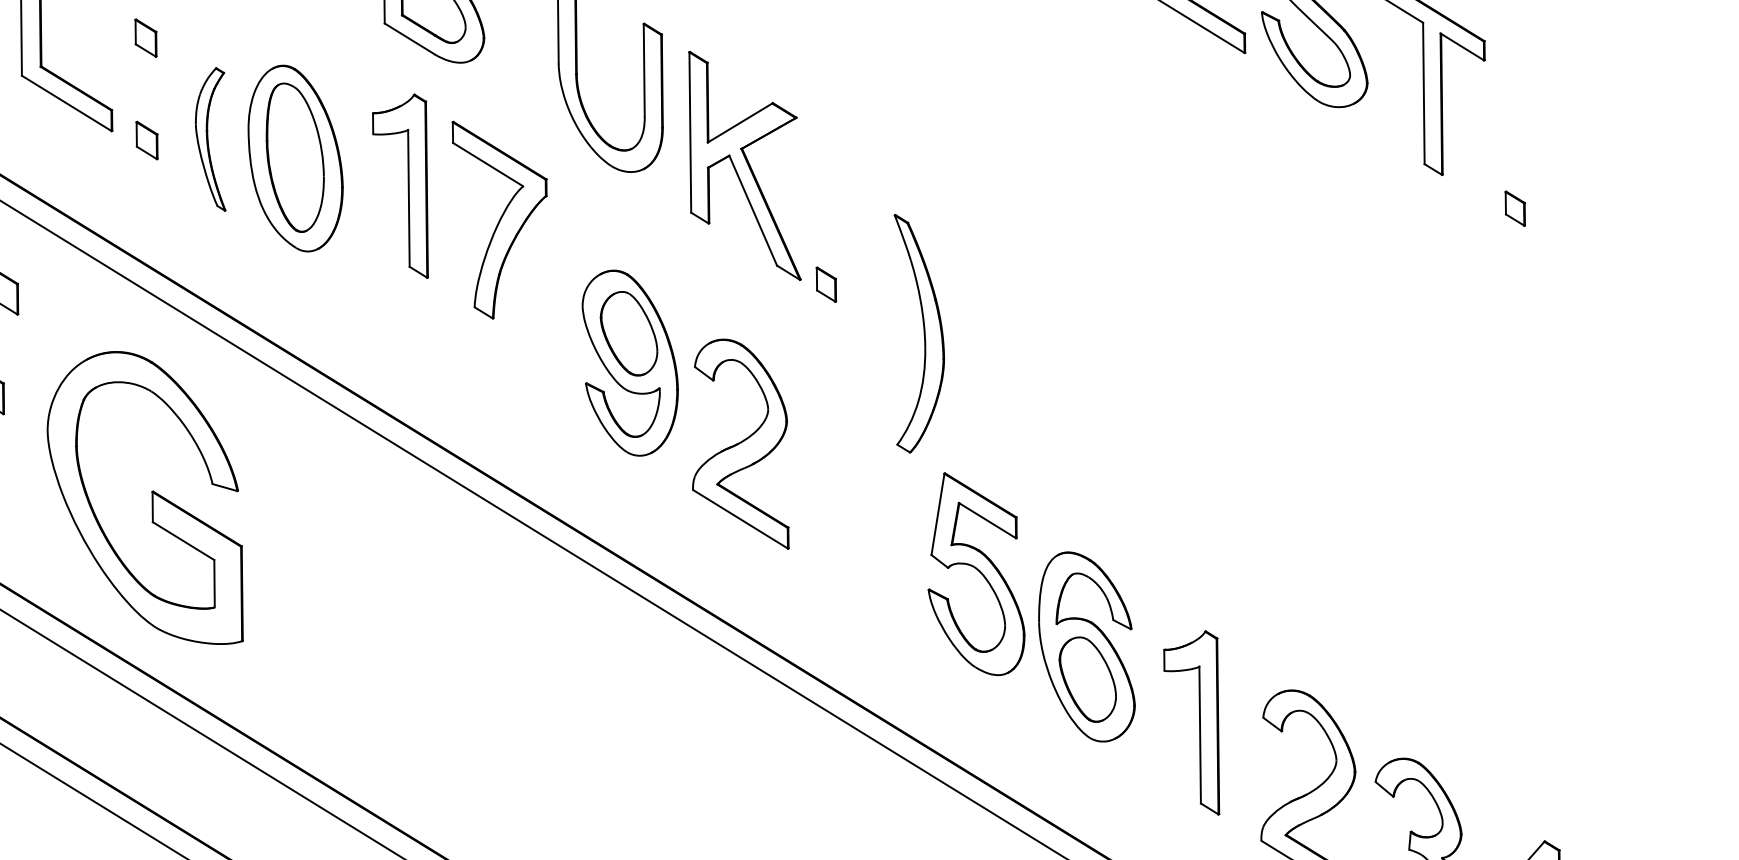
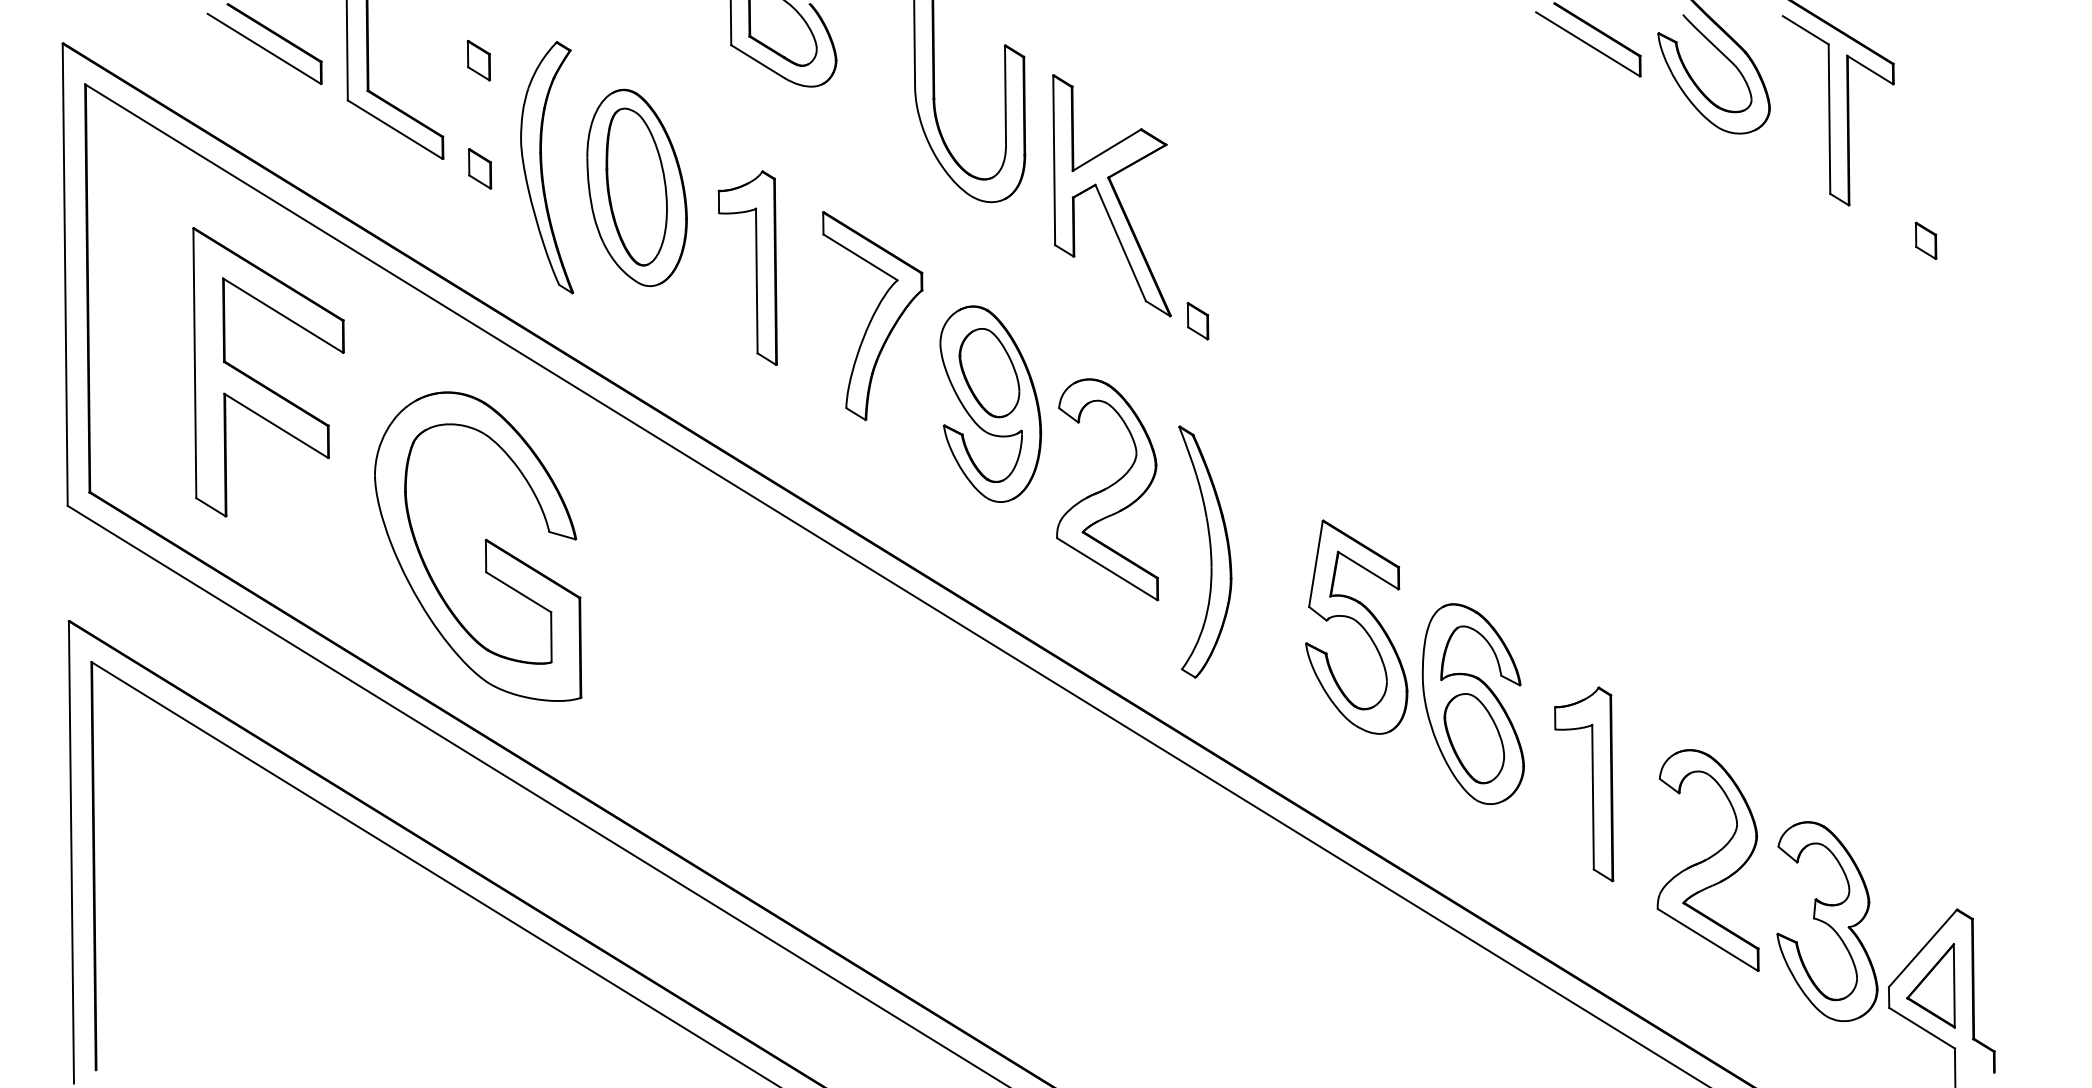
part: (210, 139) -> (547, 167), size x1.67
part: (407, 185) -> (755, 267), moved
part: (499, 220) -> (872, 316), moved
part: (919, 333) -> (1205, 551), moved

